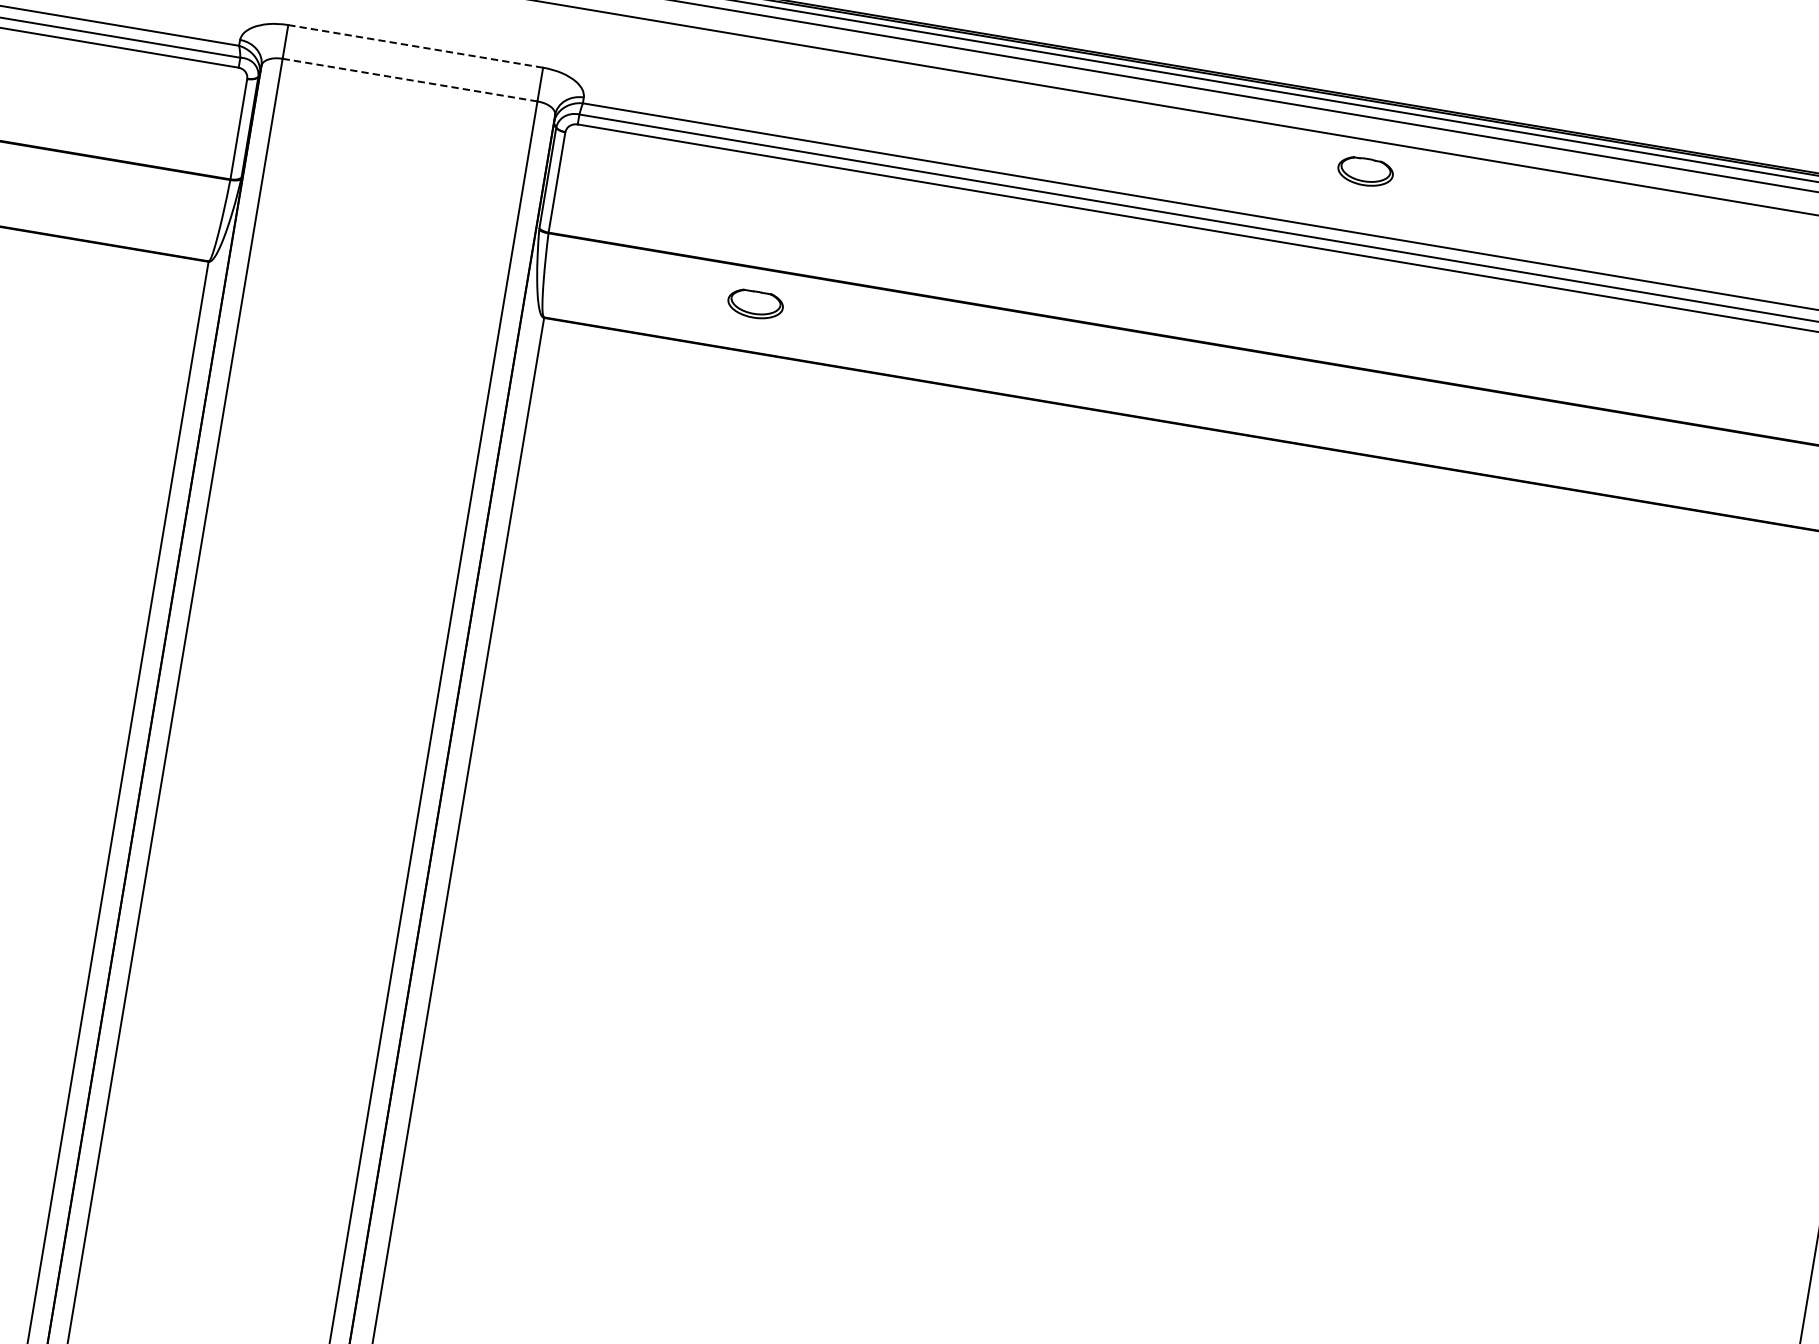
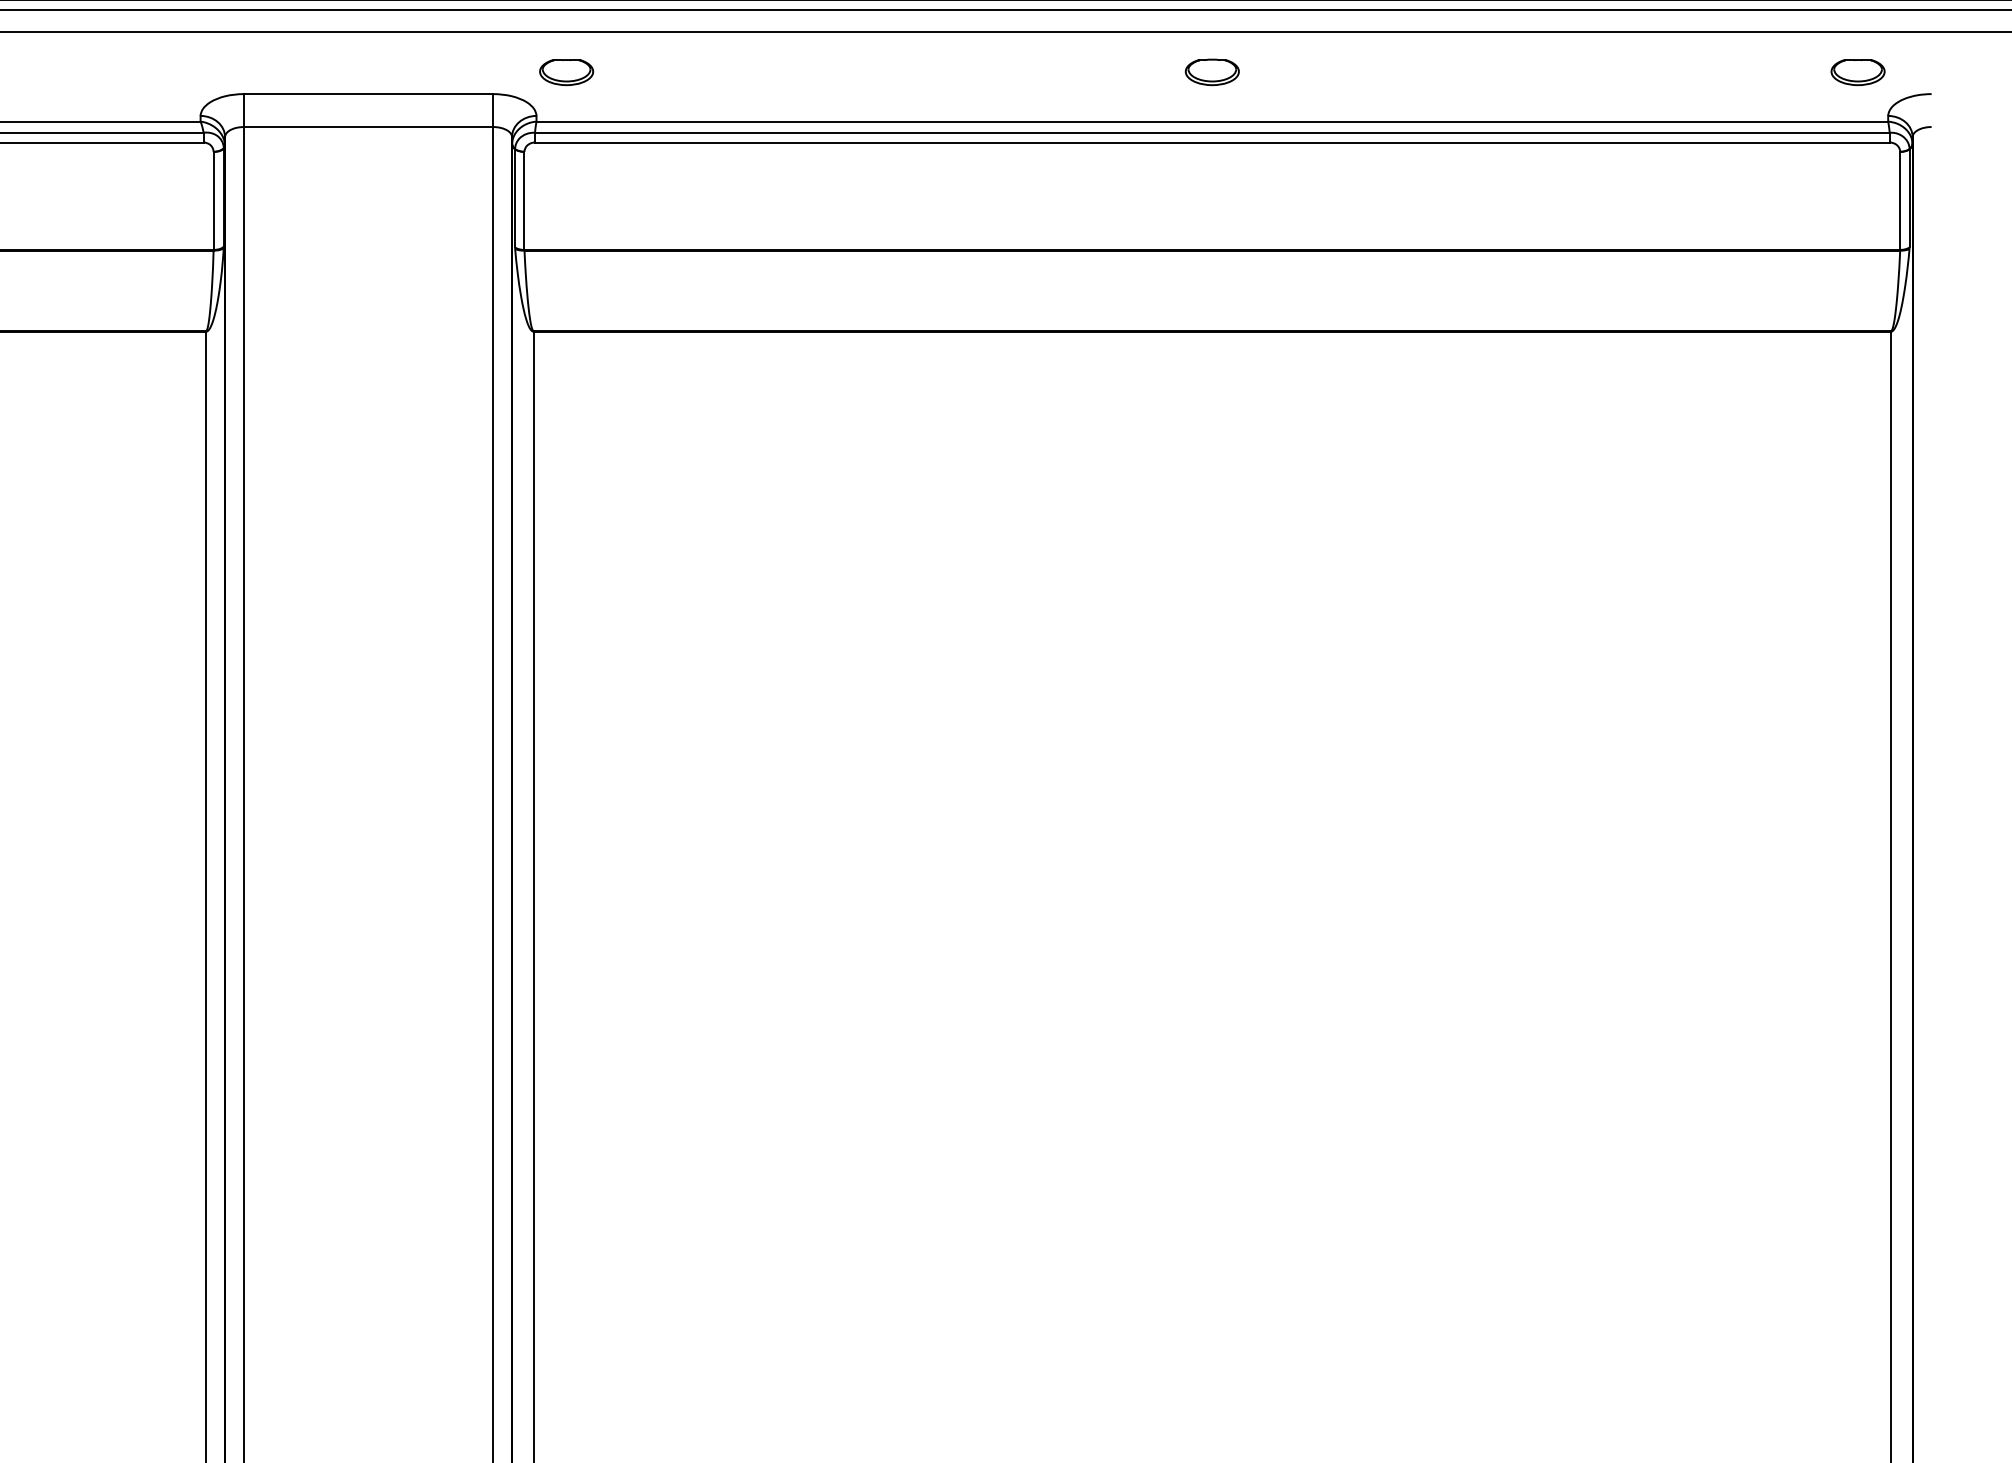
line: (415, 46) -> (368, 94), dashed -> solid
line: (409, 80) -> (368, 127), dashed -> solid
part: (1364, 171) -> (1211, 72), moved
part: (755, 304) -> (566, 72), moved

